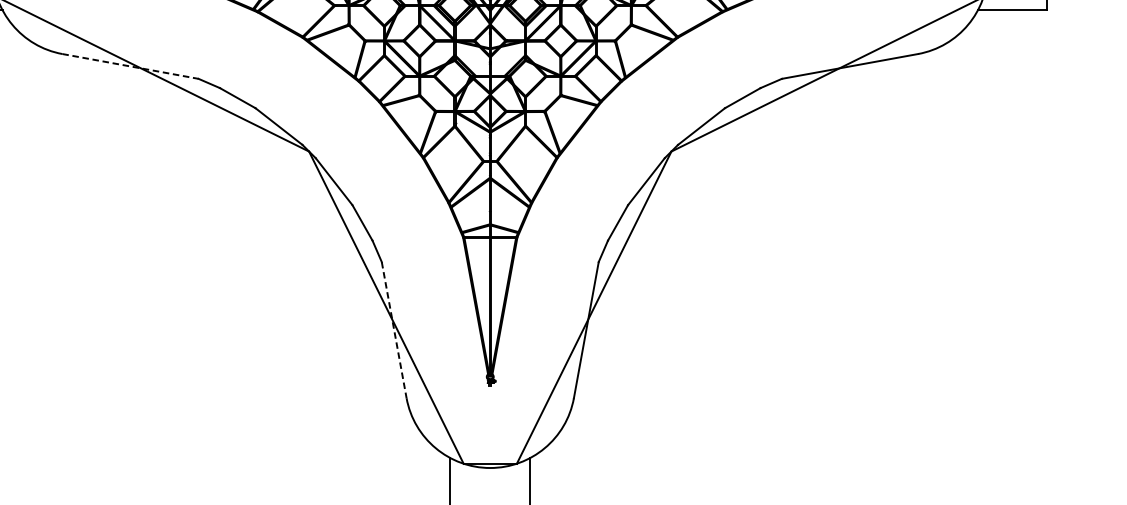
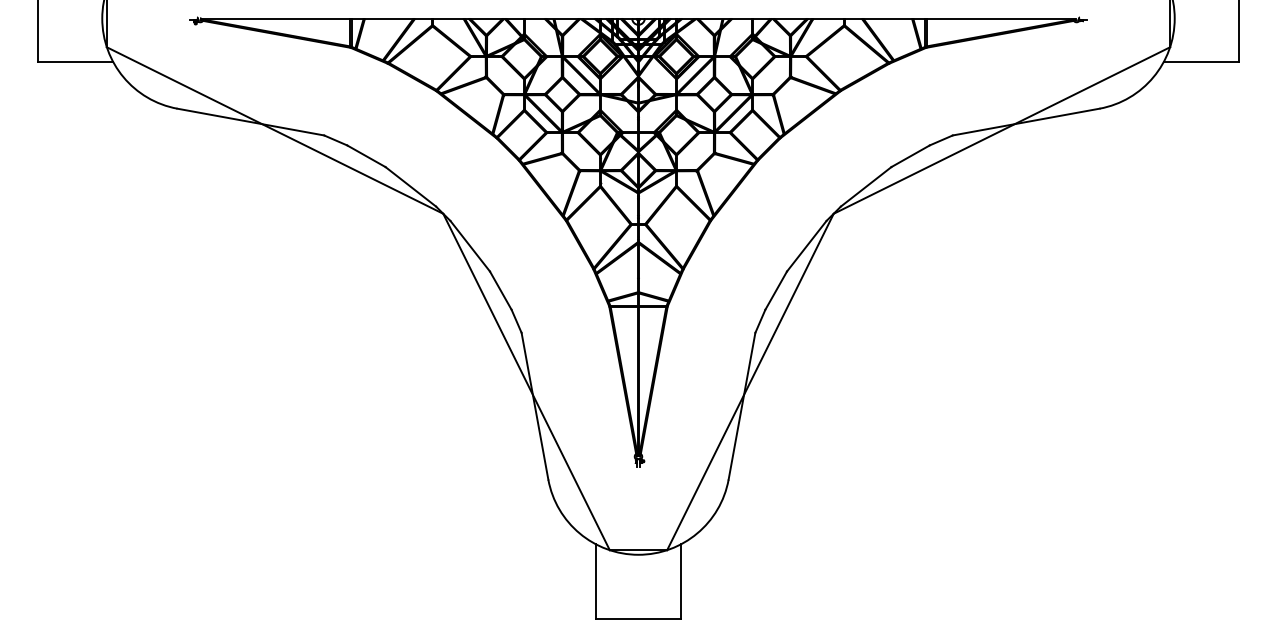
line: (130, 66) -> (250, 122), dashed -> solid
line: (393, 330) -> (534, 406), dashed -> solid

